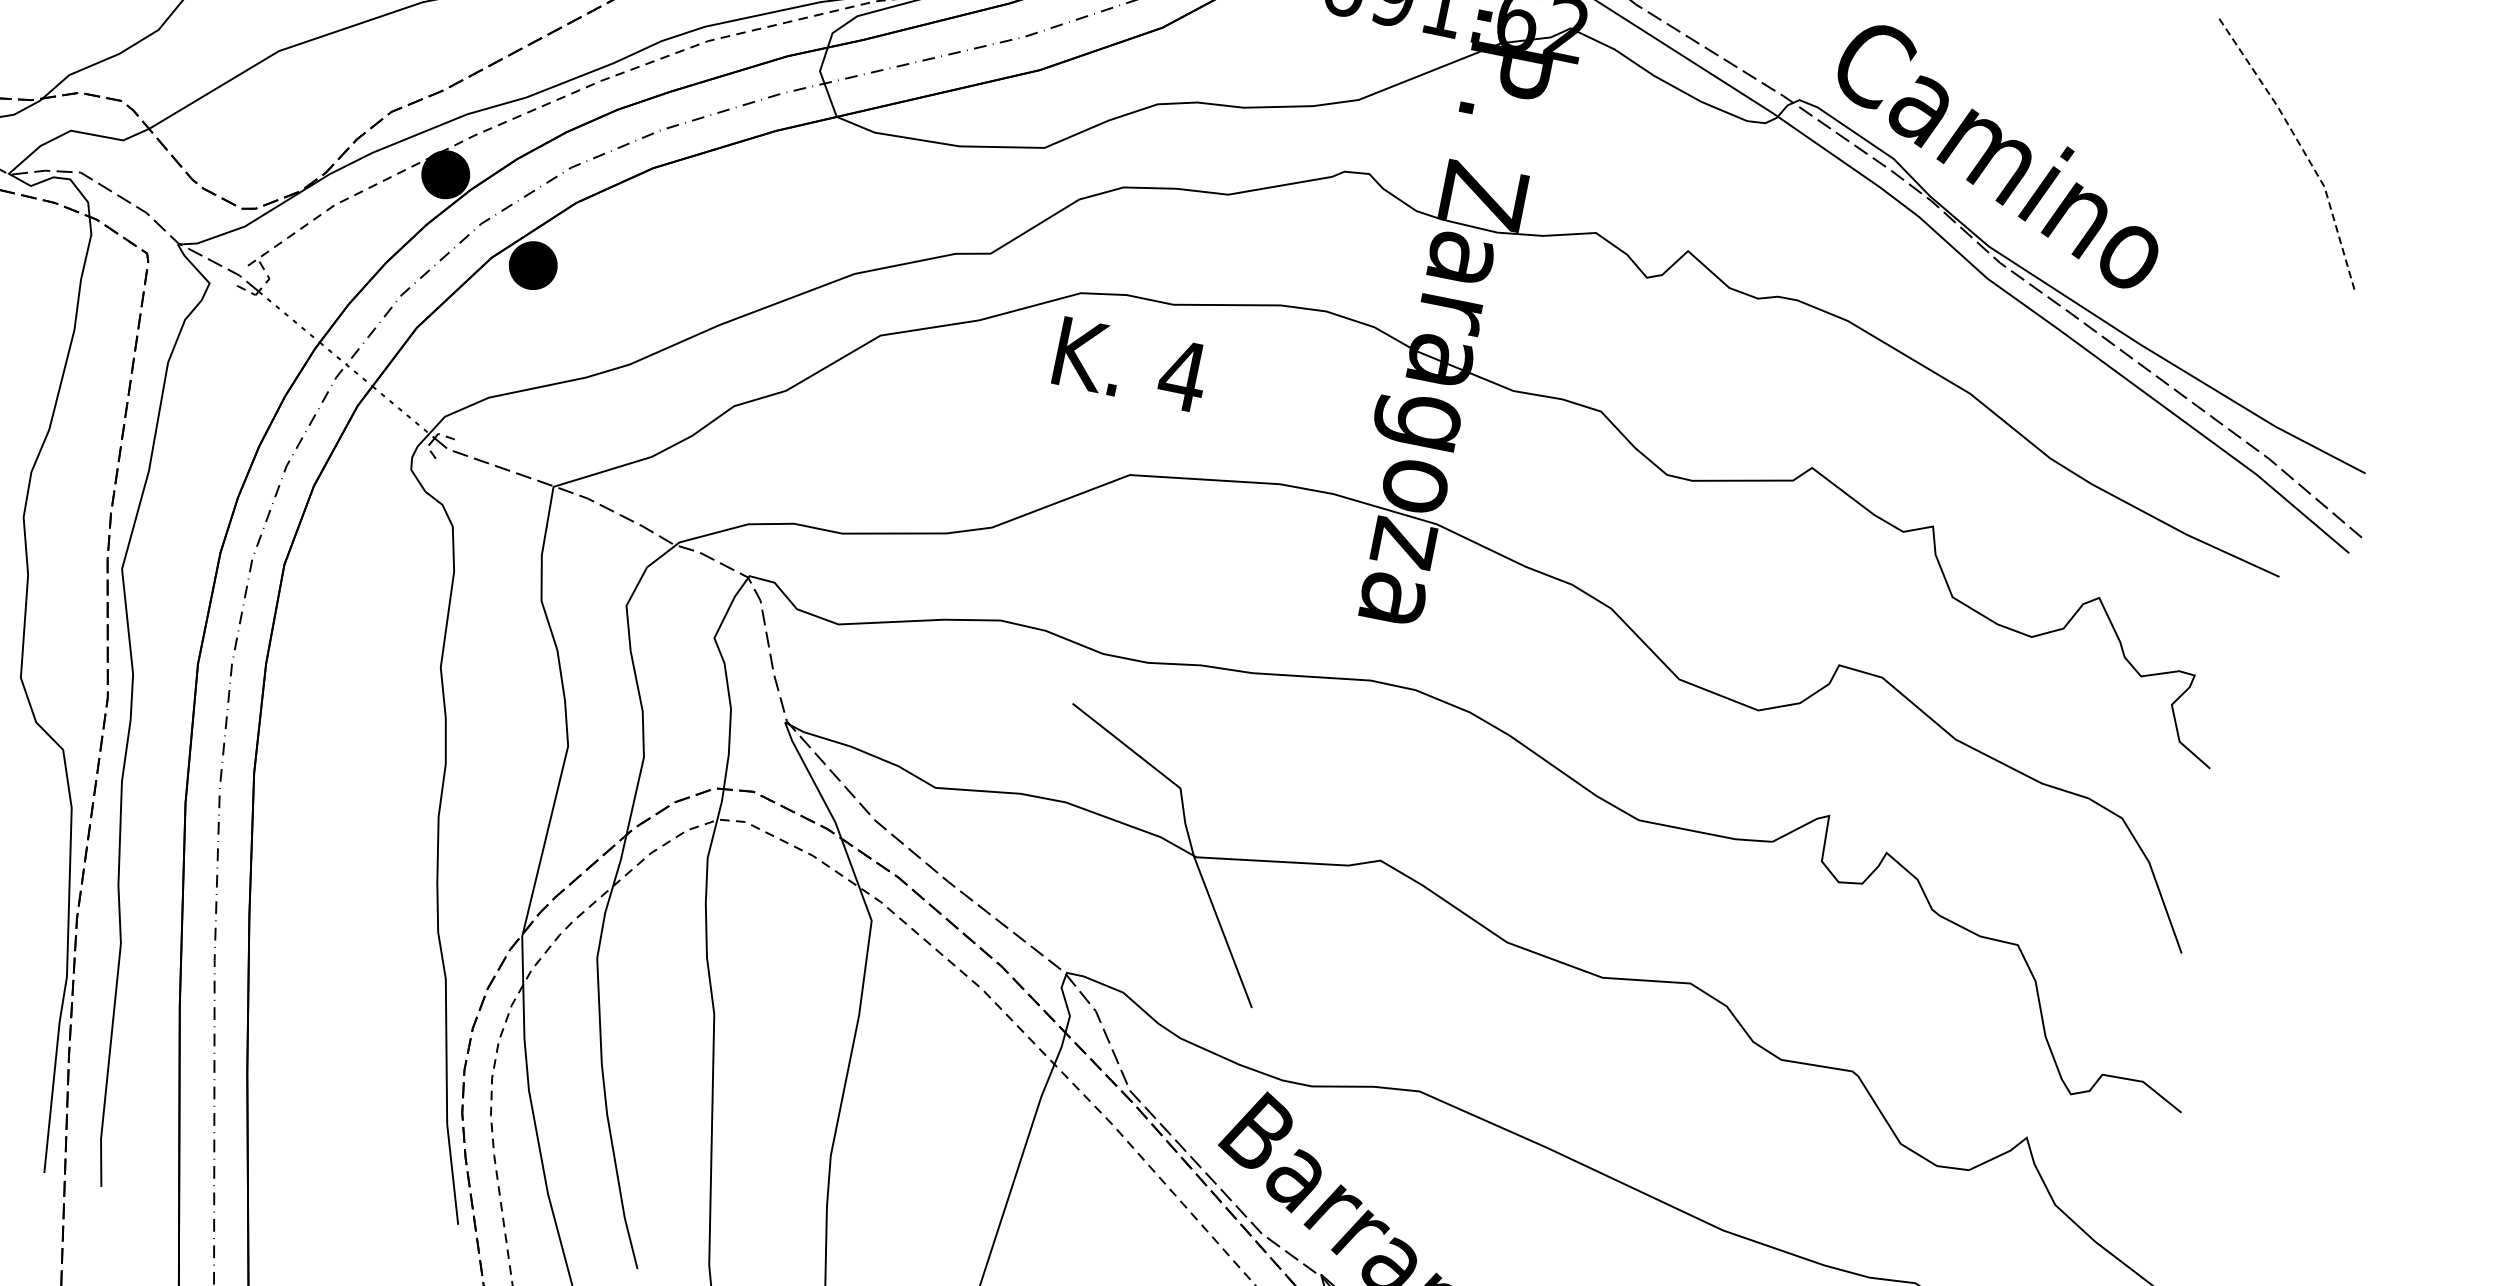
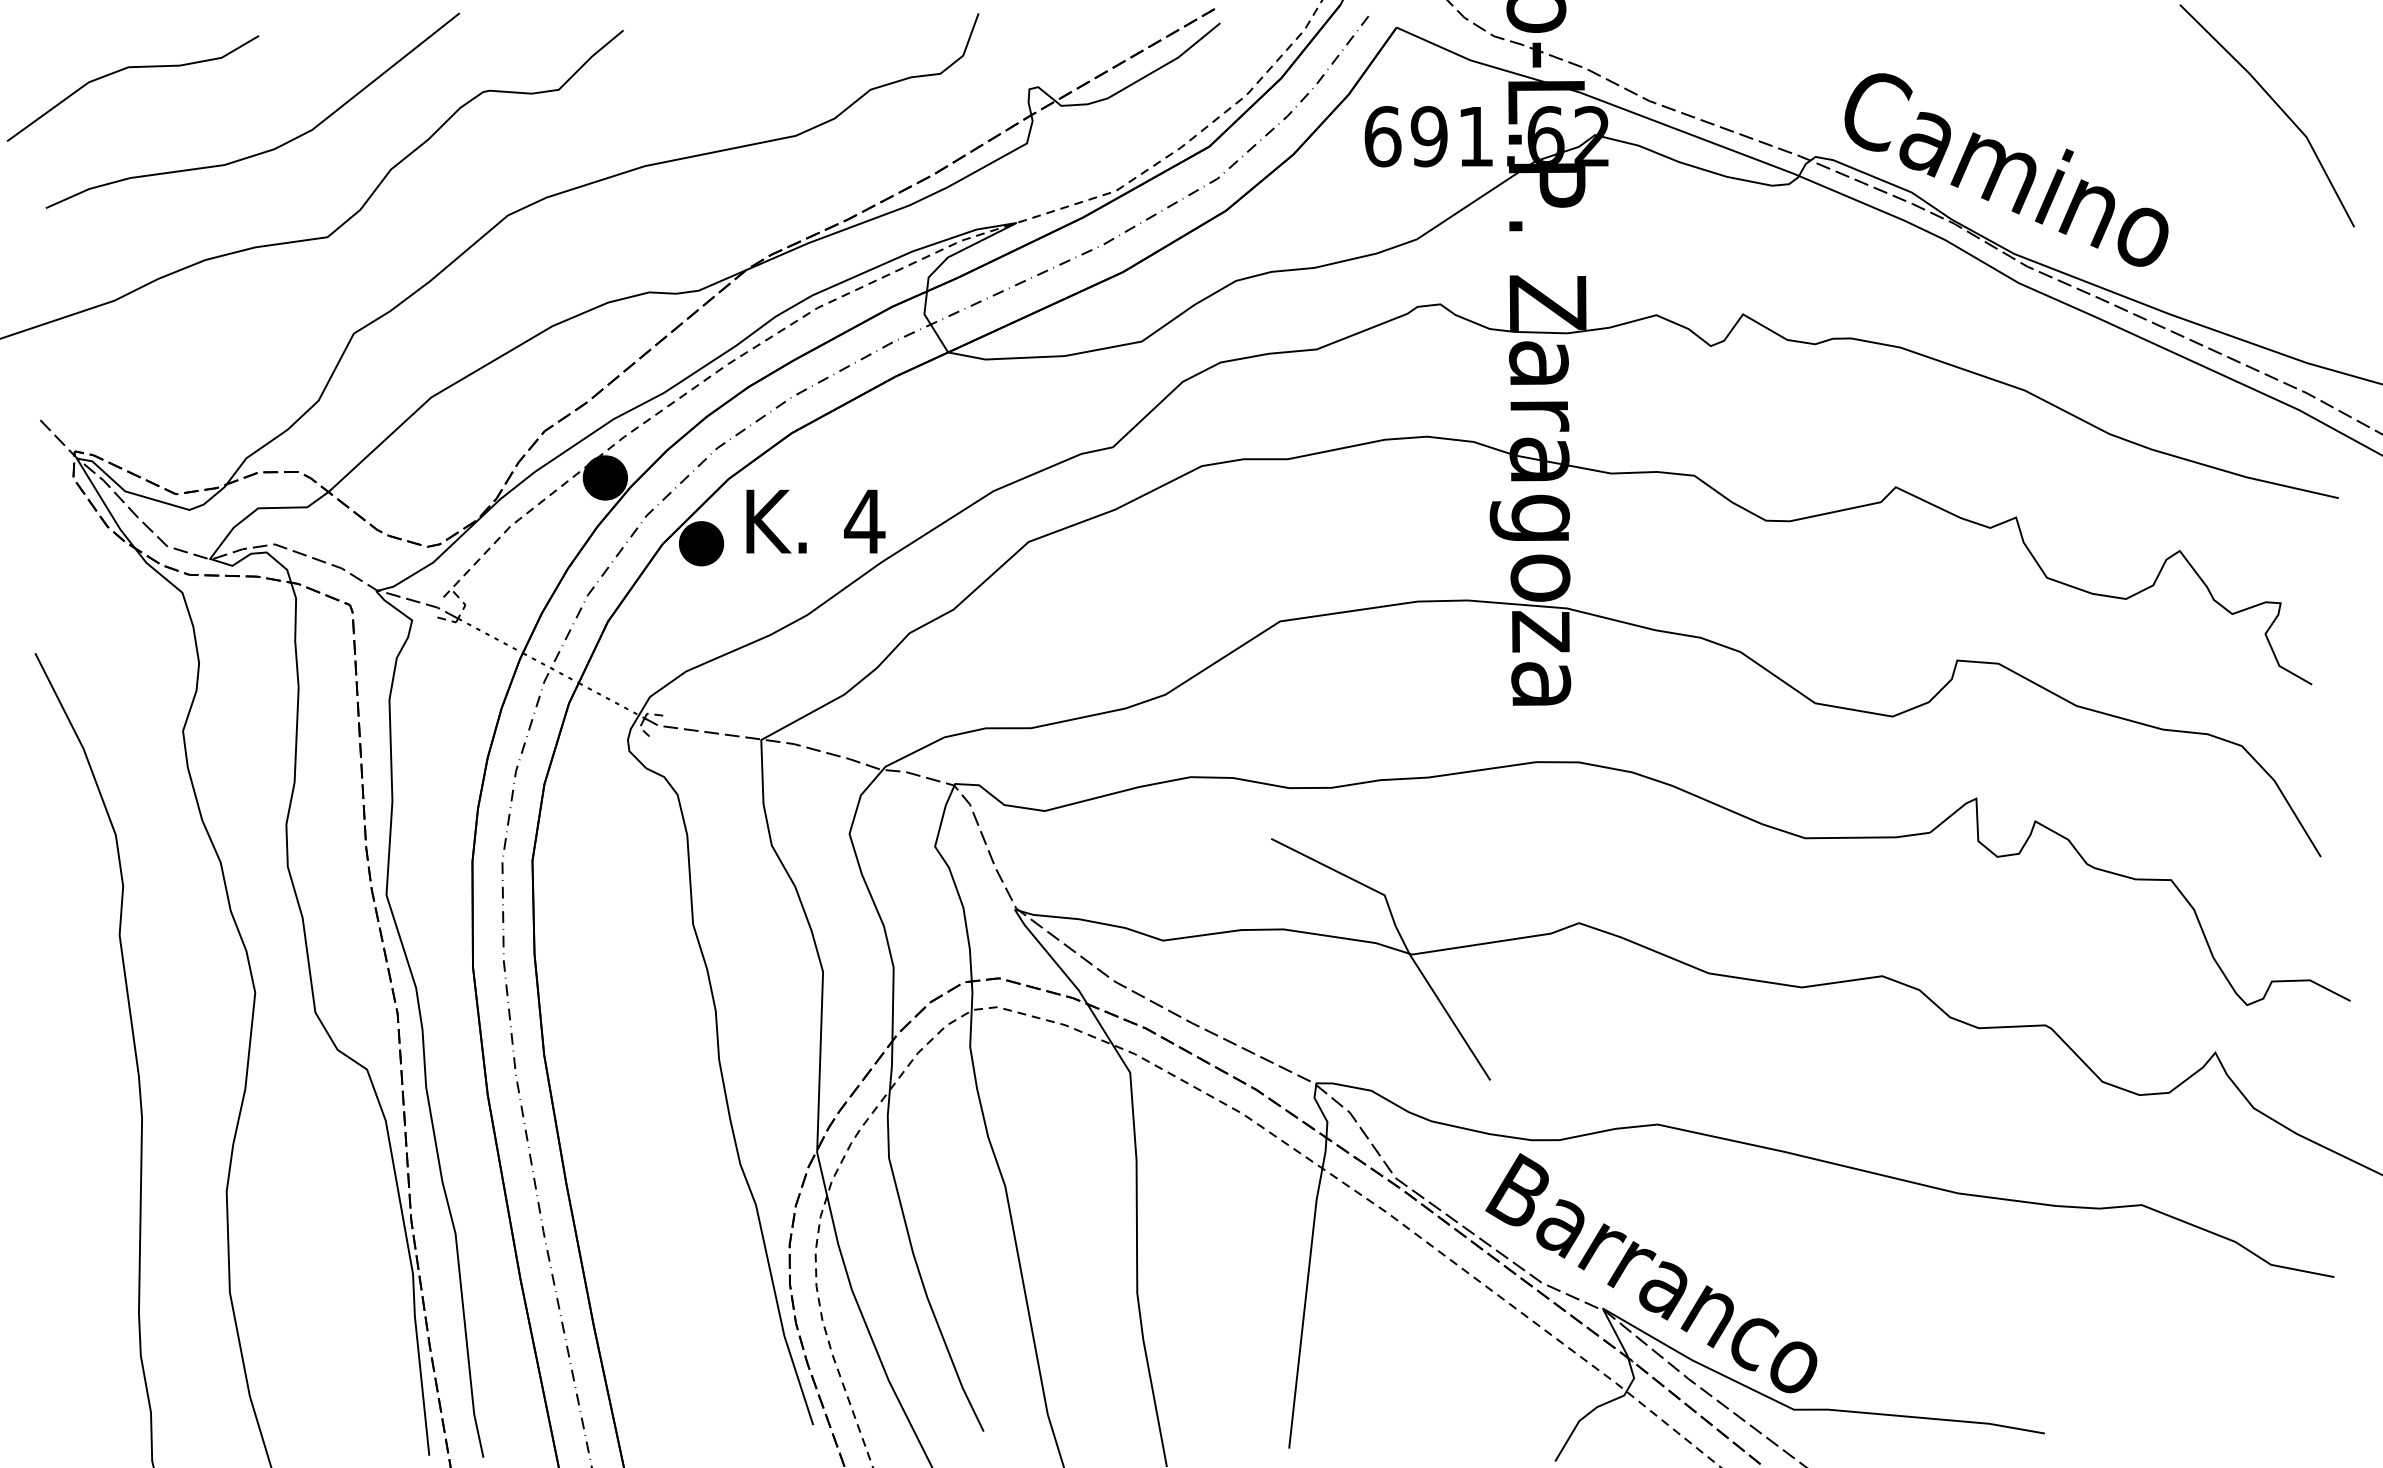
line: (2302, 148) -> (2279, 106), dashed -> solid
text: (1130, 364) -> (815, 521), moved

